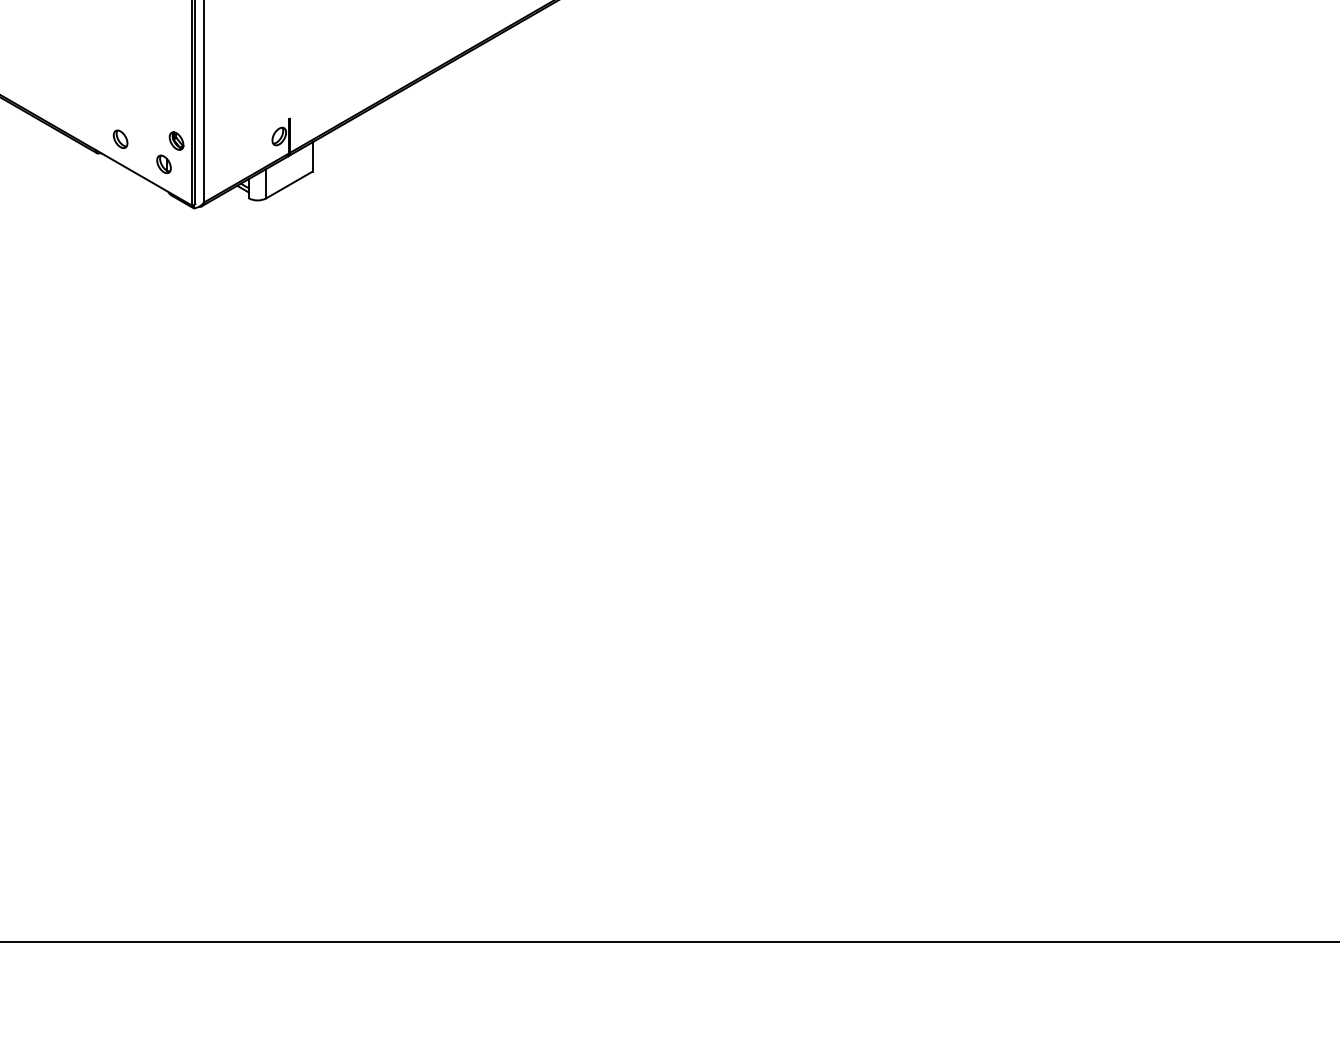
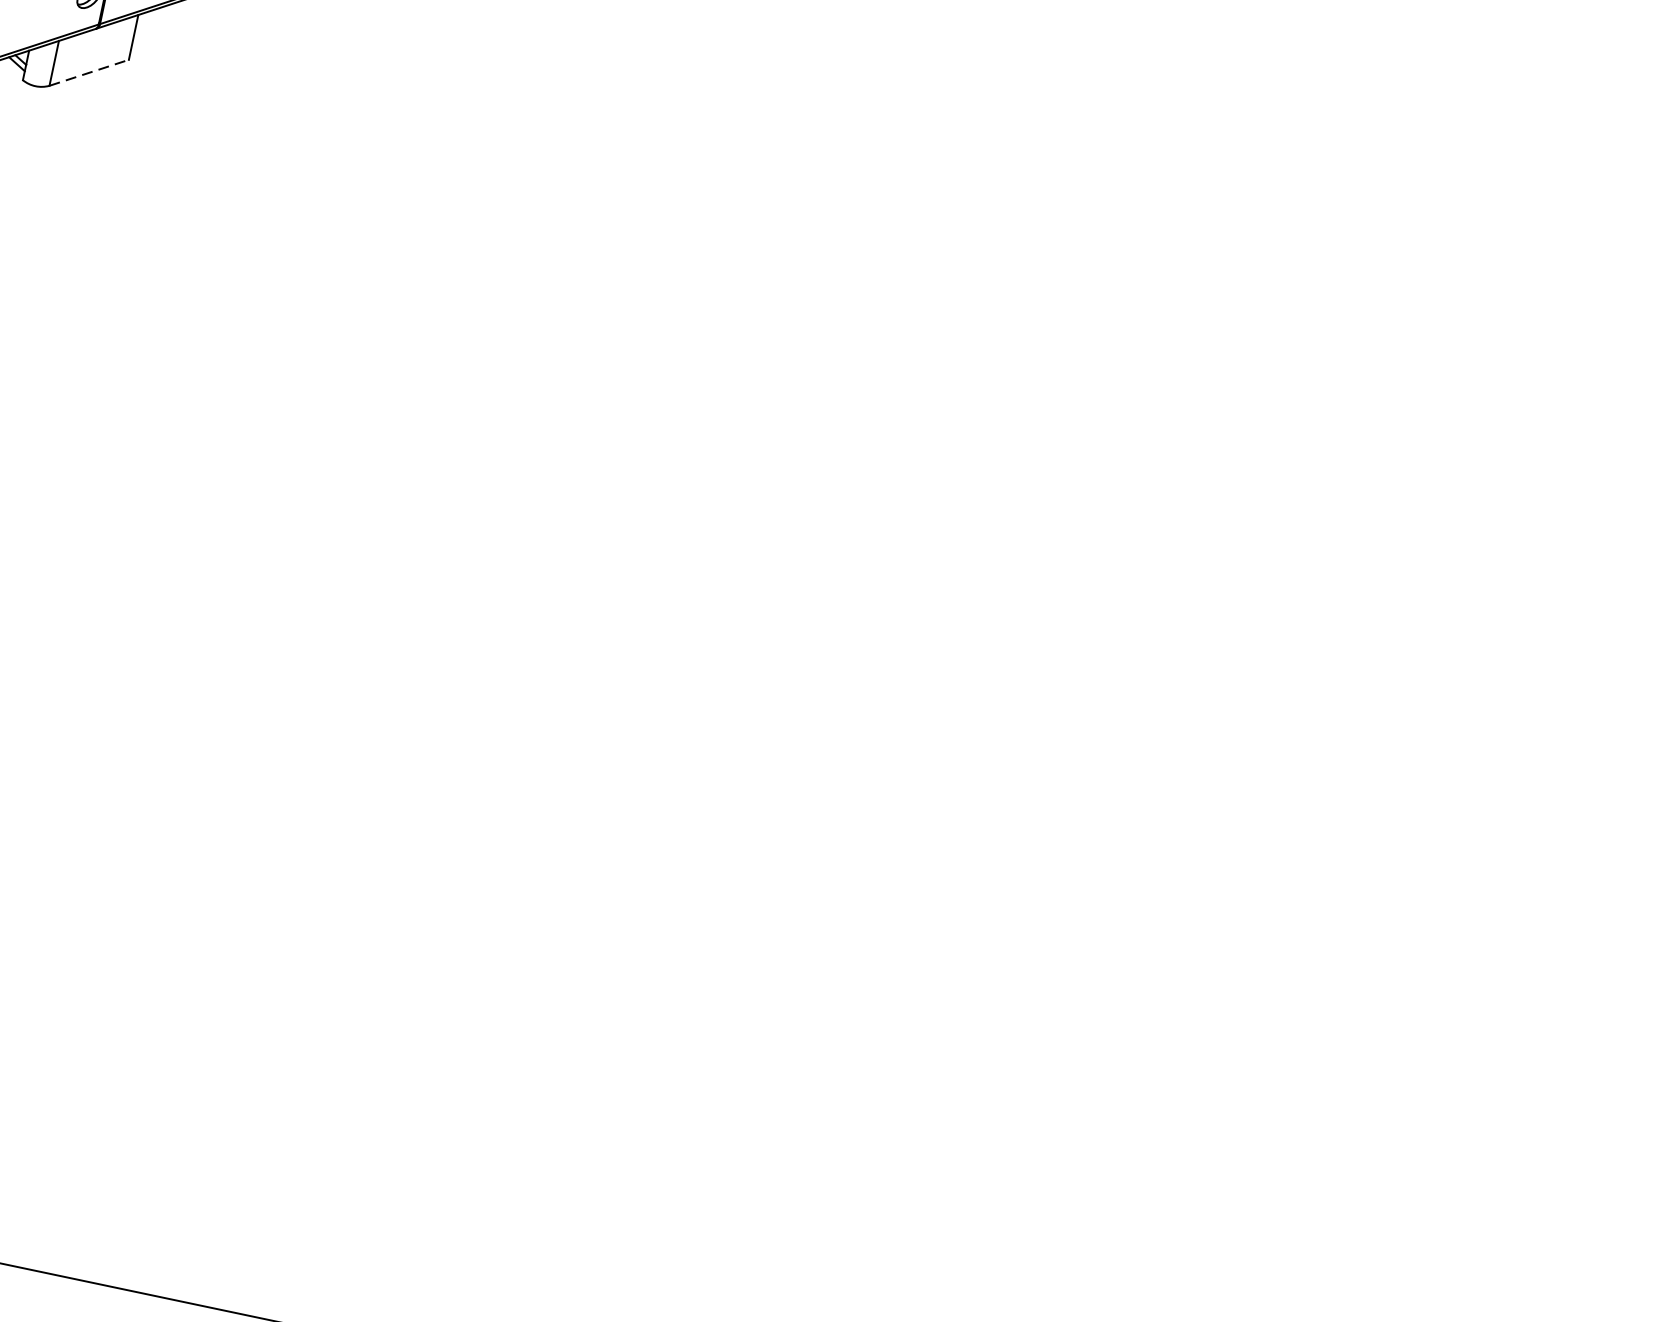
line: (289, 185) -> (89, 73), solid -> dashed

